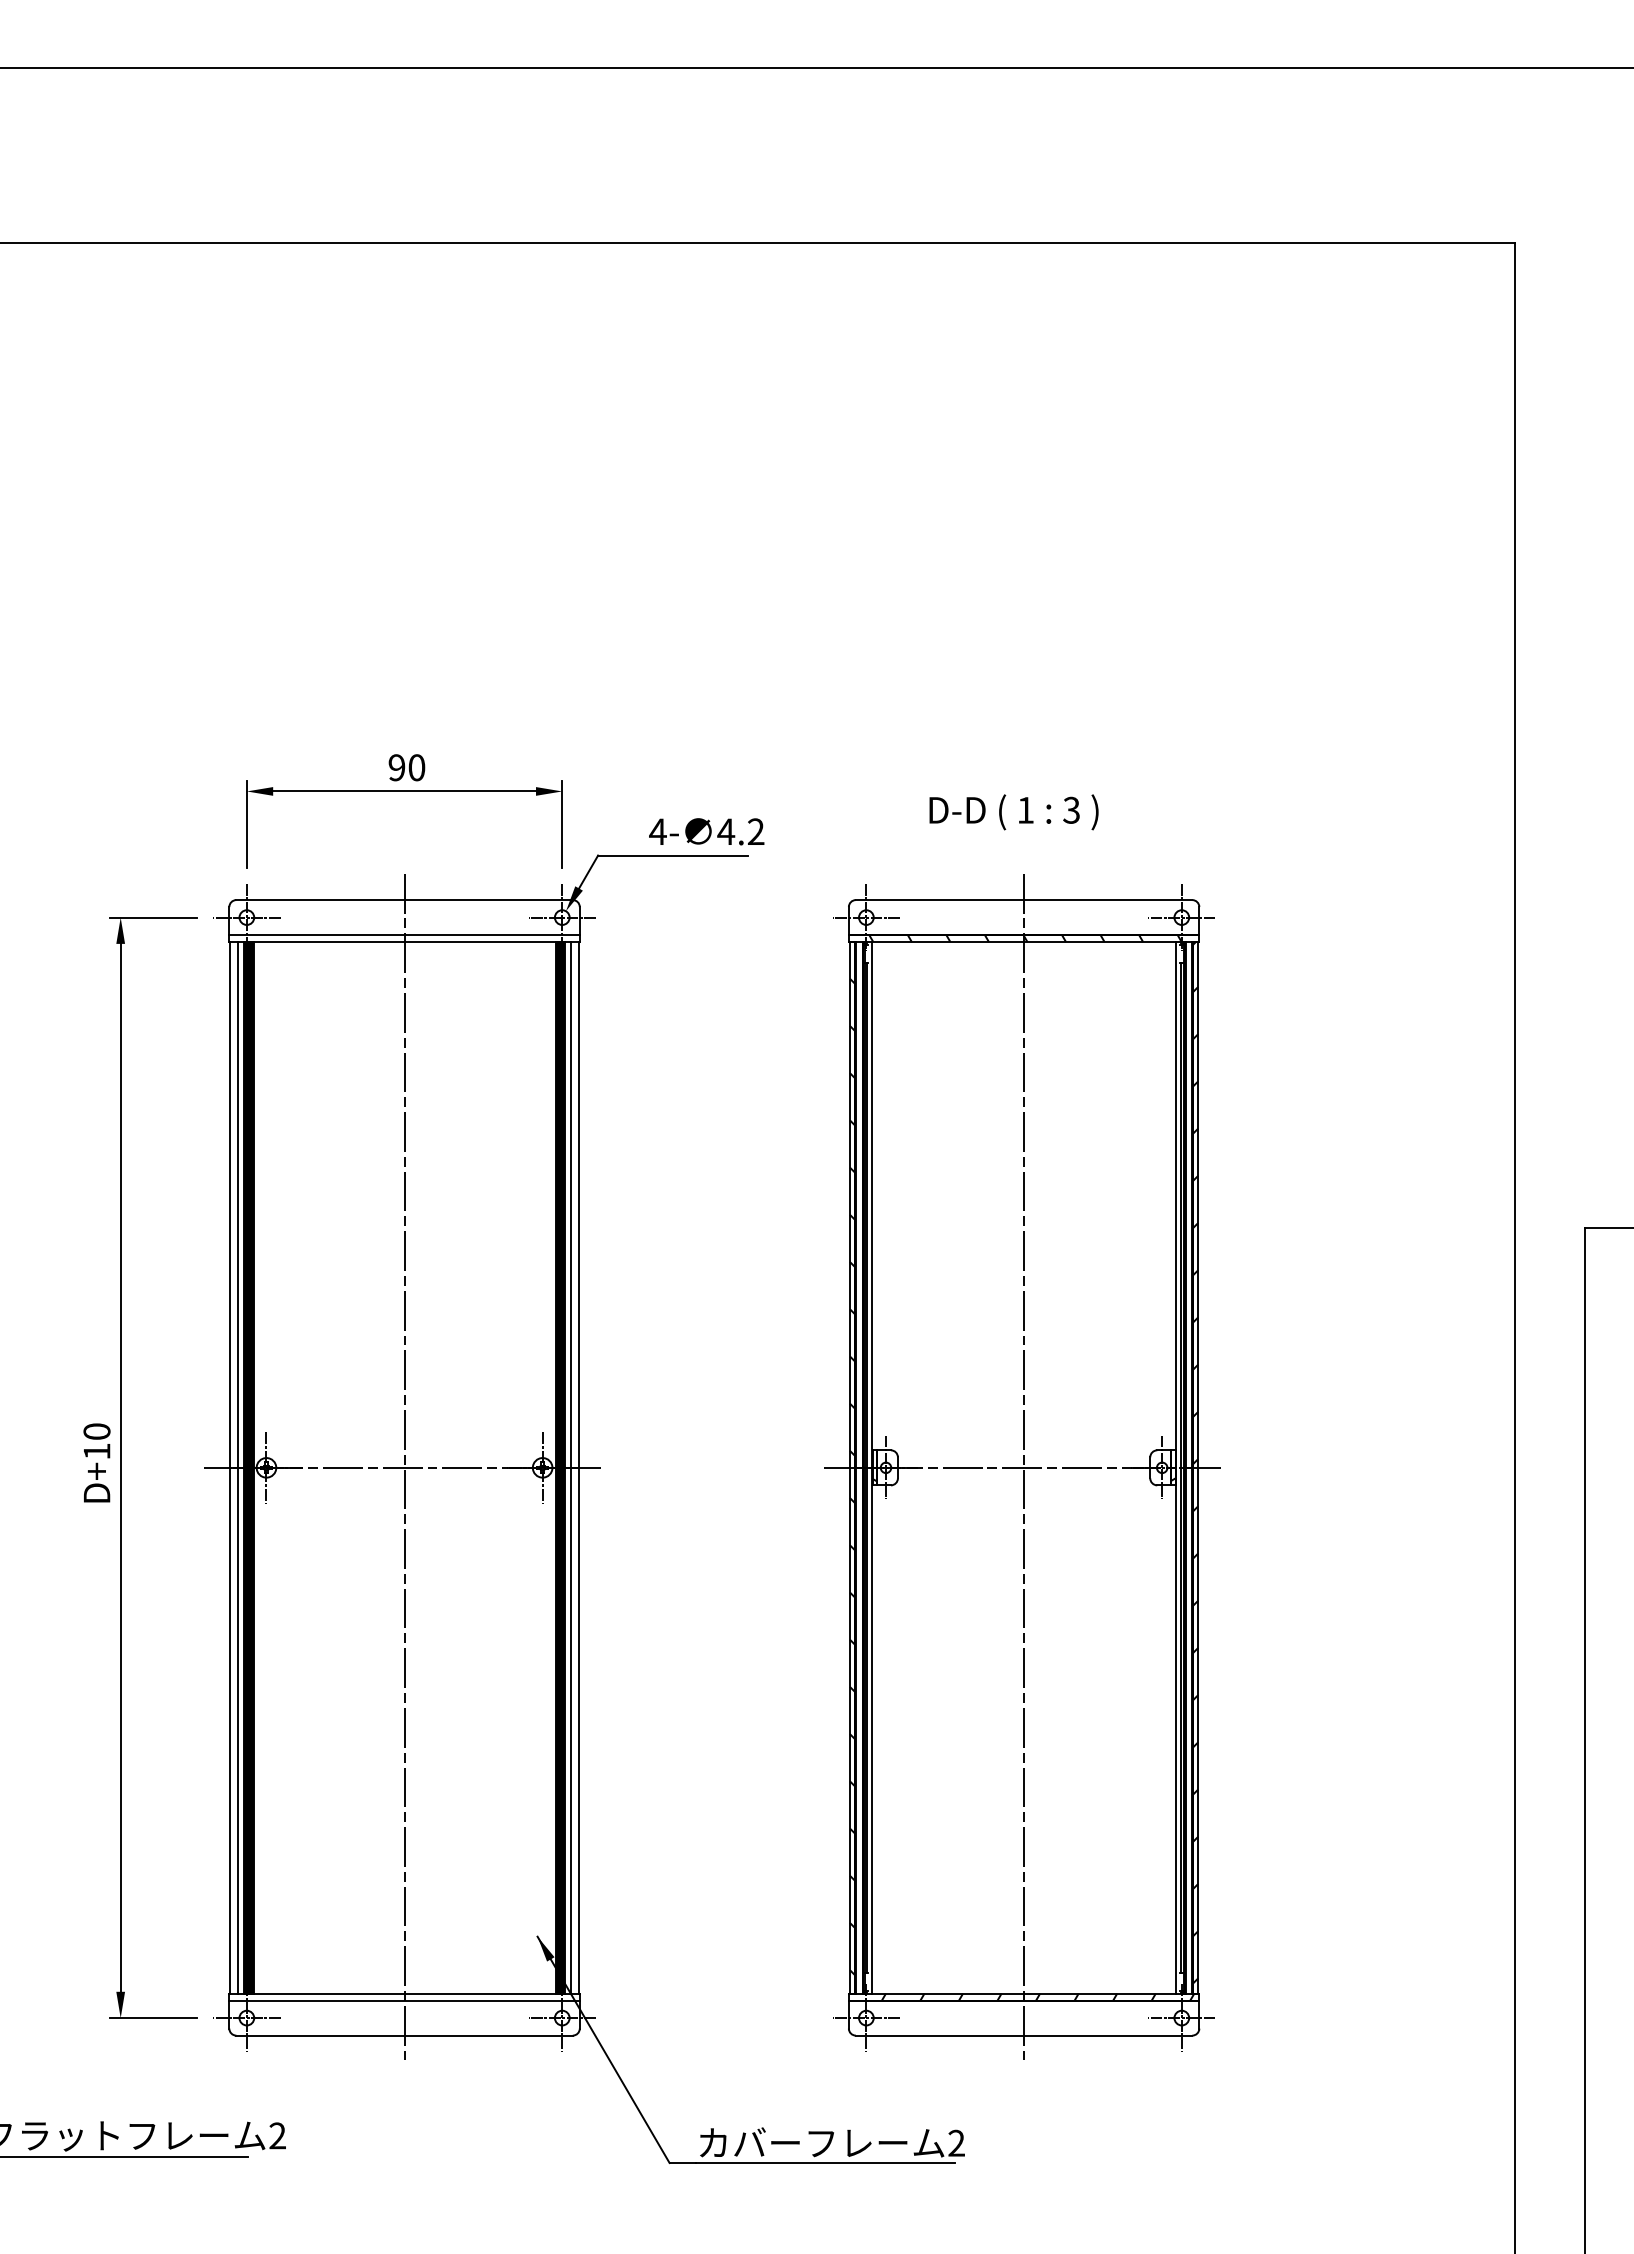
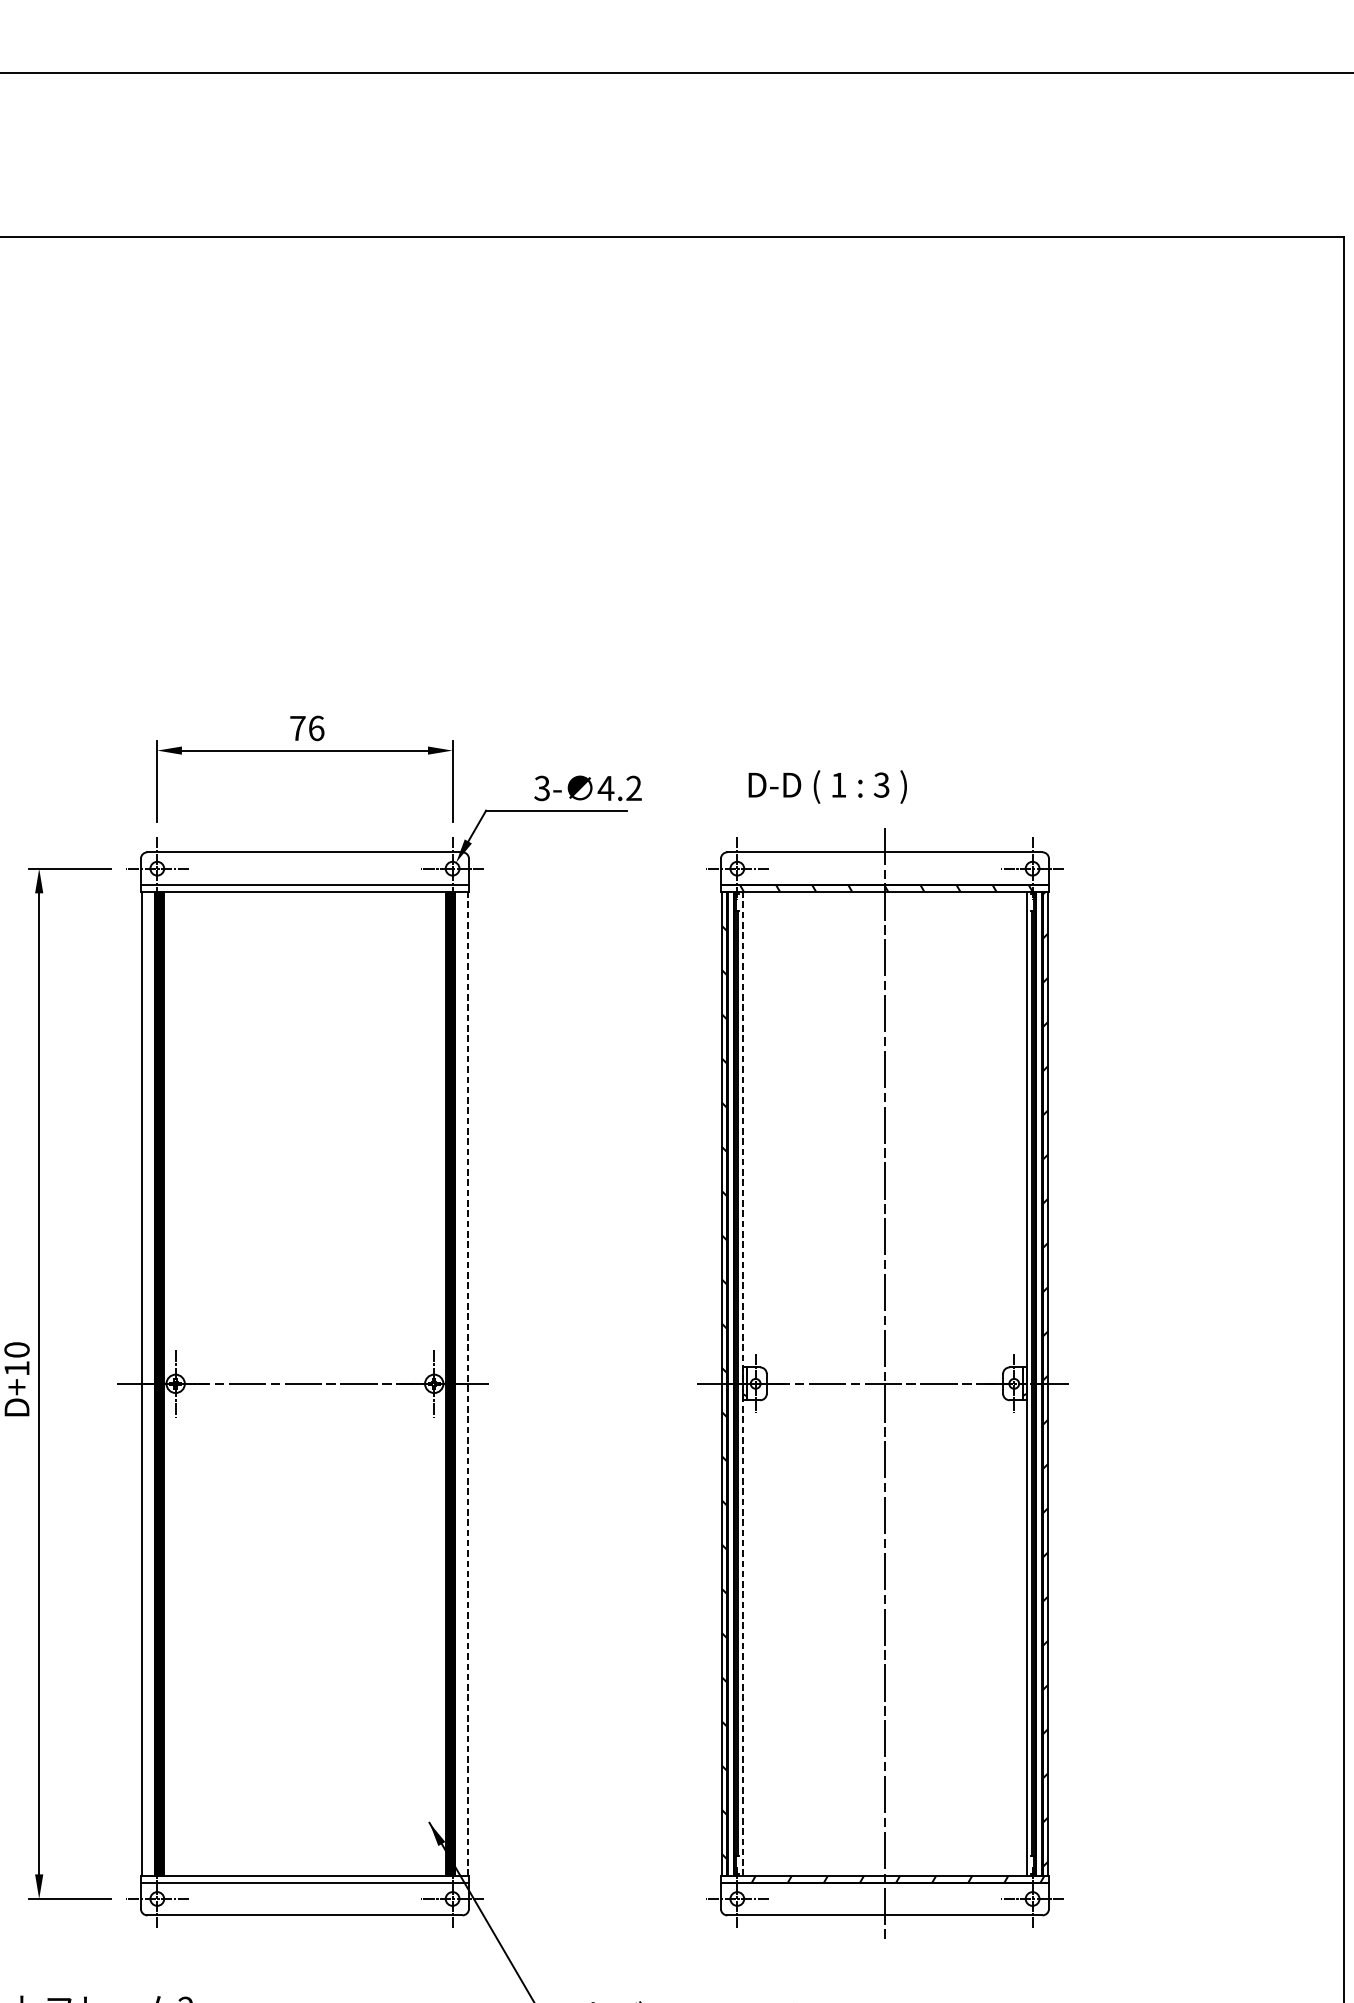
text: (406, 767) -> (306, 728), 90 -> 76
text: (1013, 812) -> (827, 787), moved
text: (657, 831) -> (541, 788), 4- -> 3-
line: (238, 1467) -> (149, 1383), removed
line: (404, 1467) -> (304, 1383), removed
line: (571, 1467) -> (461, 1383), removed
line: (578, 1467) -> (467, 1383), solid -> dashed
line: (872, 1467) -> (743, 1383), solid -> dashed

